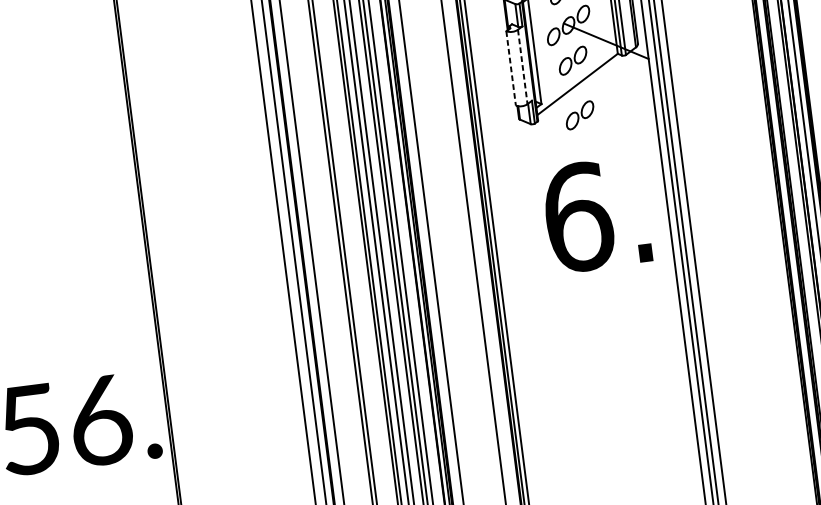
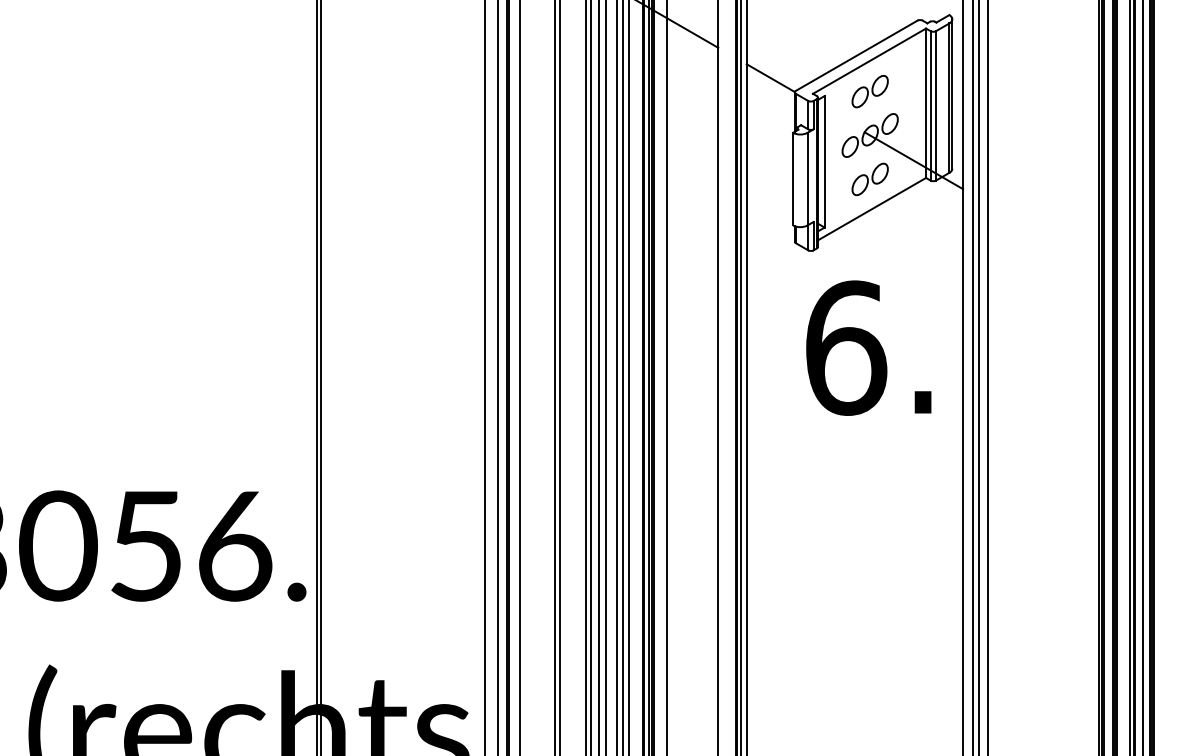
line: (522, 67) -> (807, 179), dashed -> solid
line: (511, 68) -> (793, 179), dashed -> solid
part: (579, 115) -> (869, 247), removed
text: (596, 214) -> (868, 347), moved

